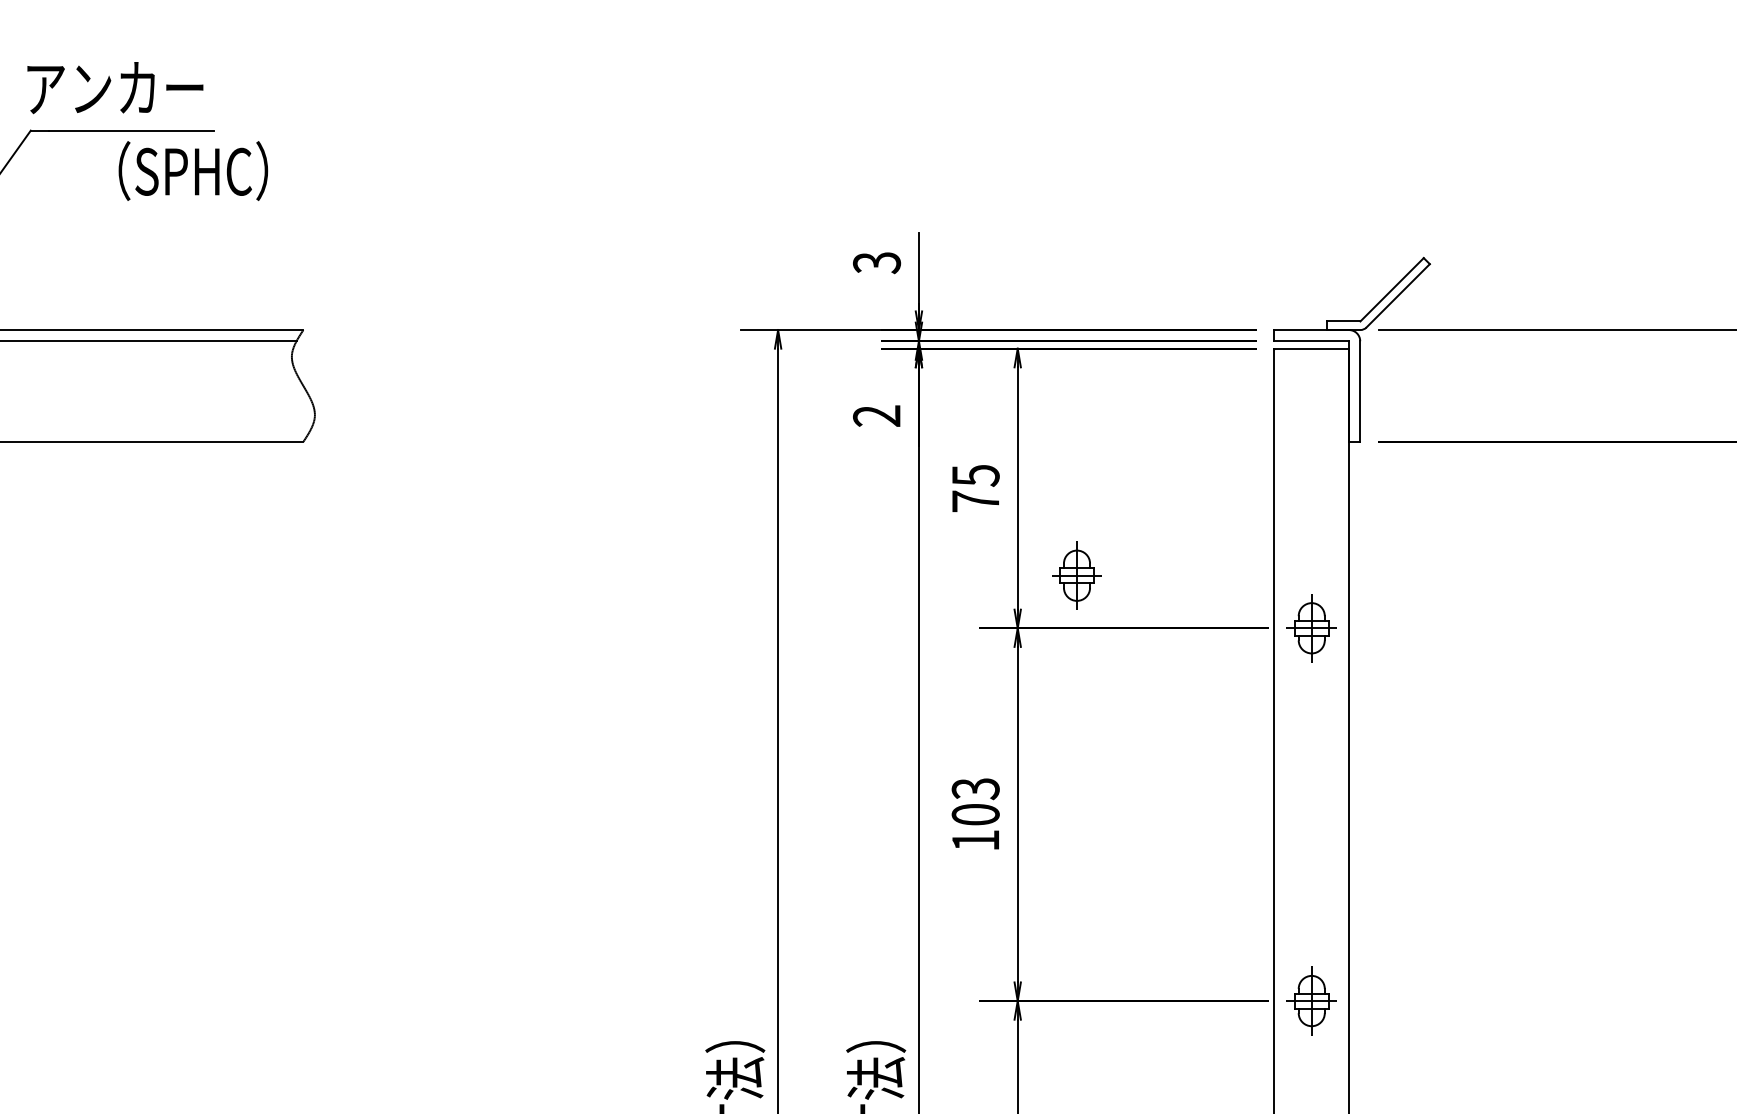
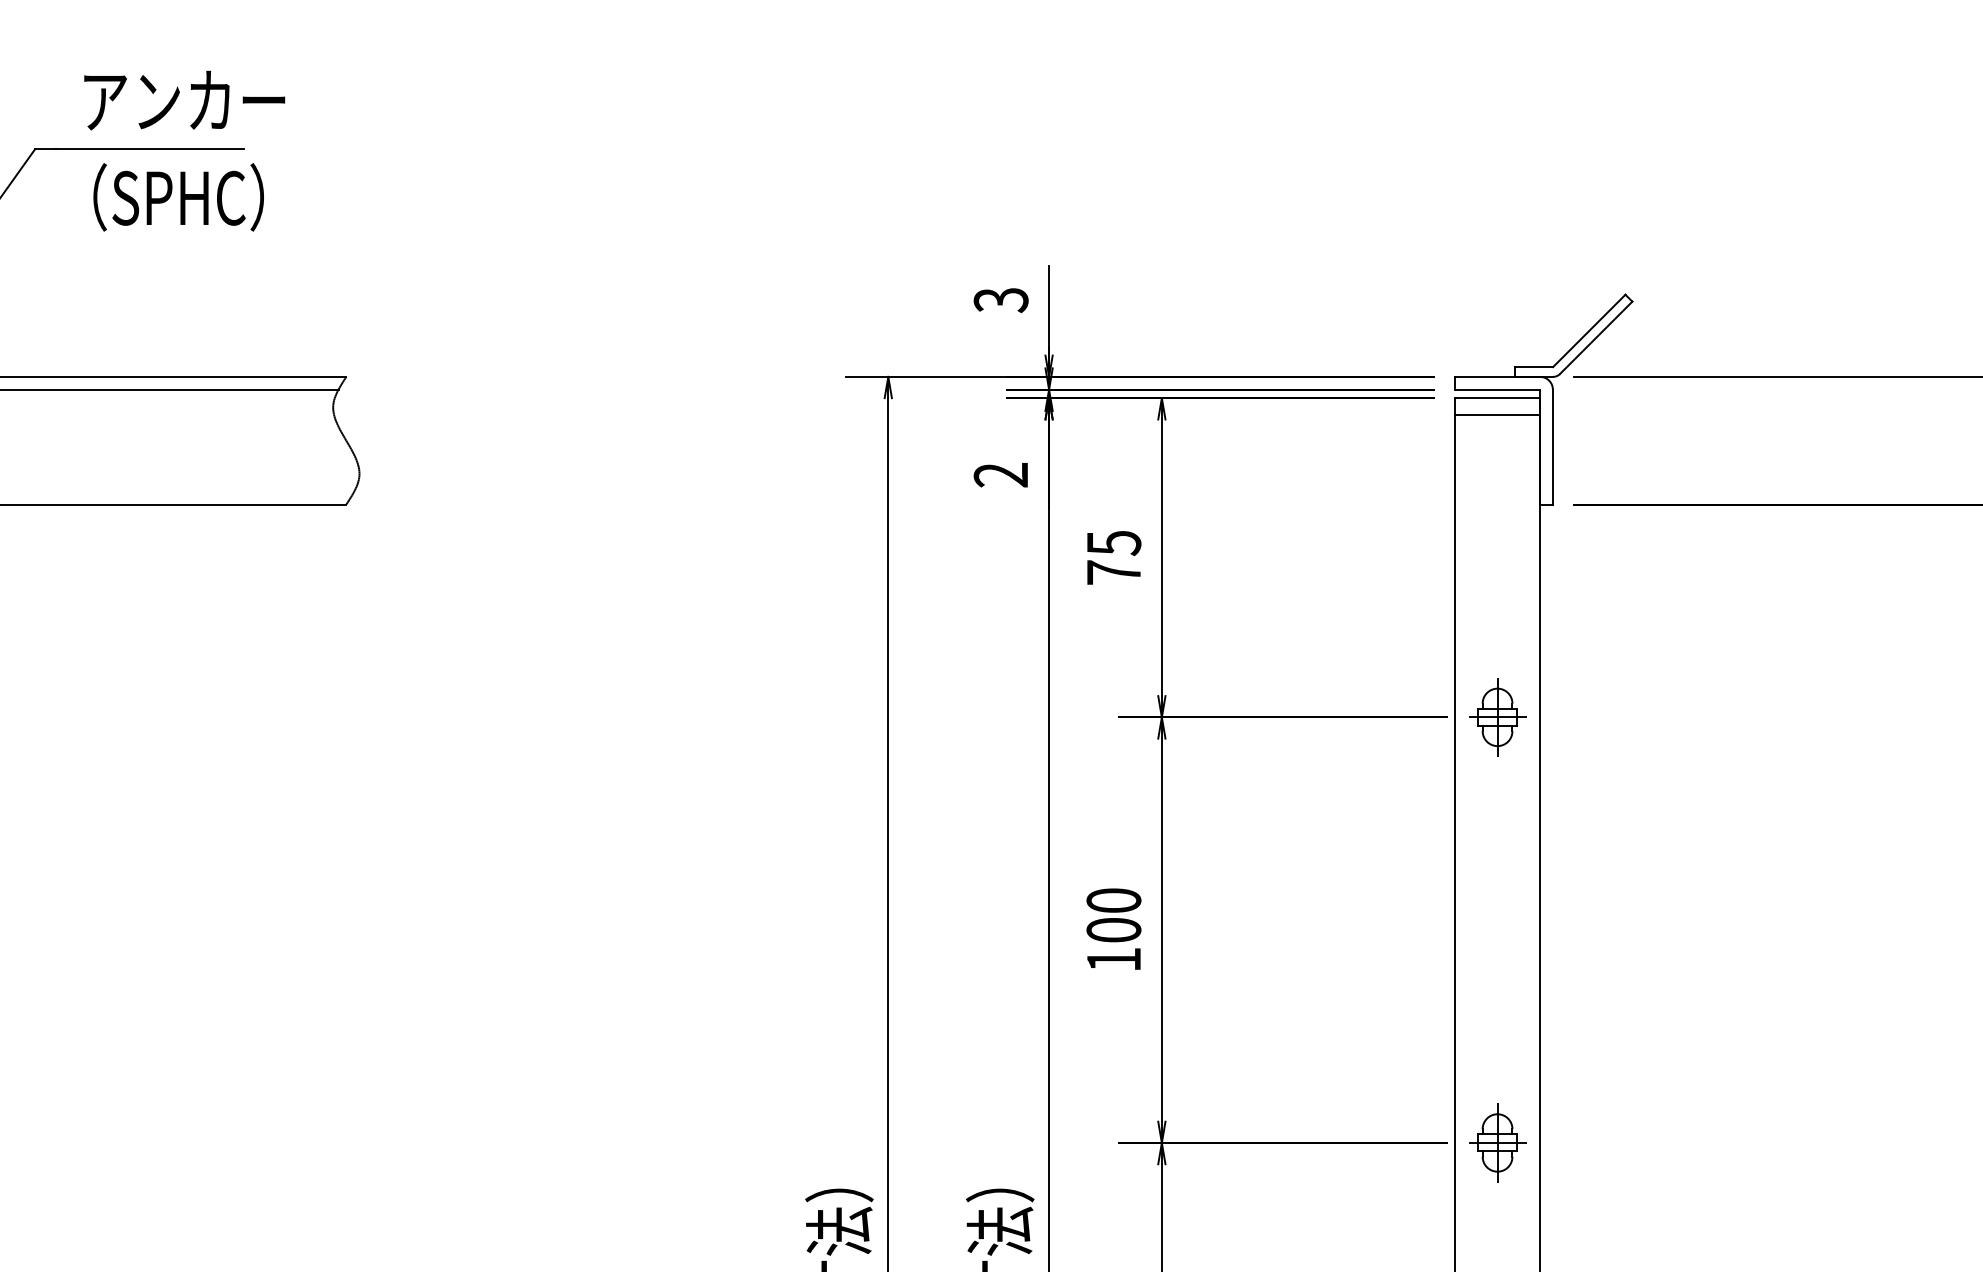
text: (115, 87) -> (184, 100), moved
text: (193, 171) -> (178, 197), moved
line: (1311, 363) -> (1497, 415), added
part: (1076, 575) -> (1229, 657), removed
text: (975, 788) -> (1113, 900), 103 -> 100

